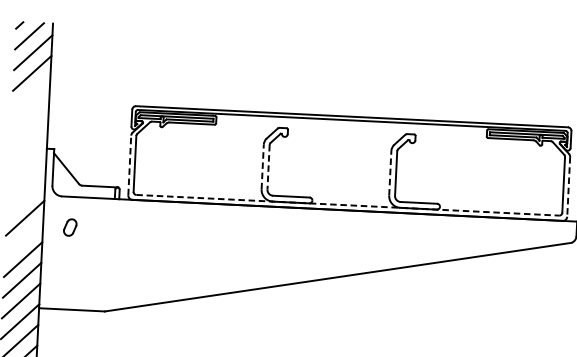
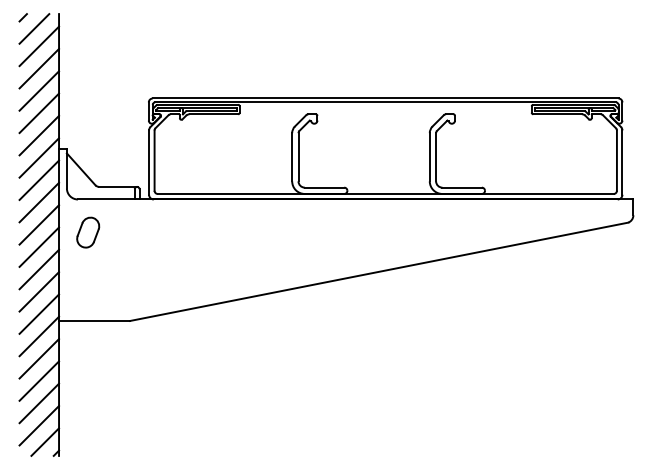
line: (31, 93) -> (39, 90), added
line: (30, 114) -> (39, 113), added
line: (29, 135) -> (39, 135), added
line: (28, 155) -> (39, 157), added
line: (130, 165) -> (149, 162), dashed -> solid
line: (263, 166) -> (292, 156), dashed -> solid
line: (268, 167) -> (298, 157), dashed -> solid
line: (390, 172) -> (429, 156), dashed -> solid
line: (27, 176) -> (39, 179), added
line: (568, 187) -> (622, 163), dashed -> solid
line: (26, 197) -> (39, 202), added
line: (348, 204) -> (386, 193), dashed -> solid
part: (70, 227) -> (88, 232), size x1.67
line: (24, 238) -> (39, 246), added

